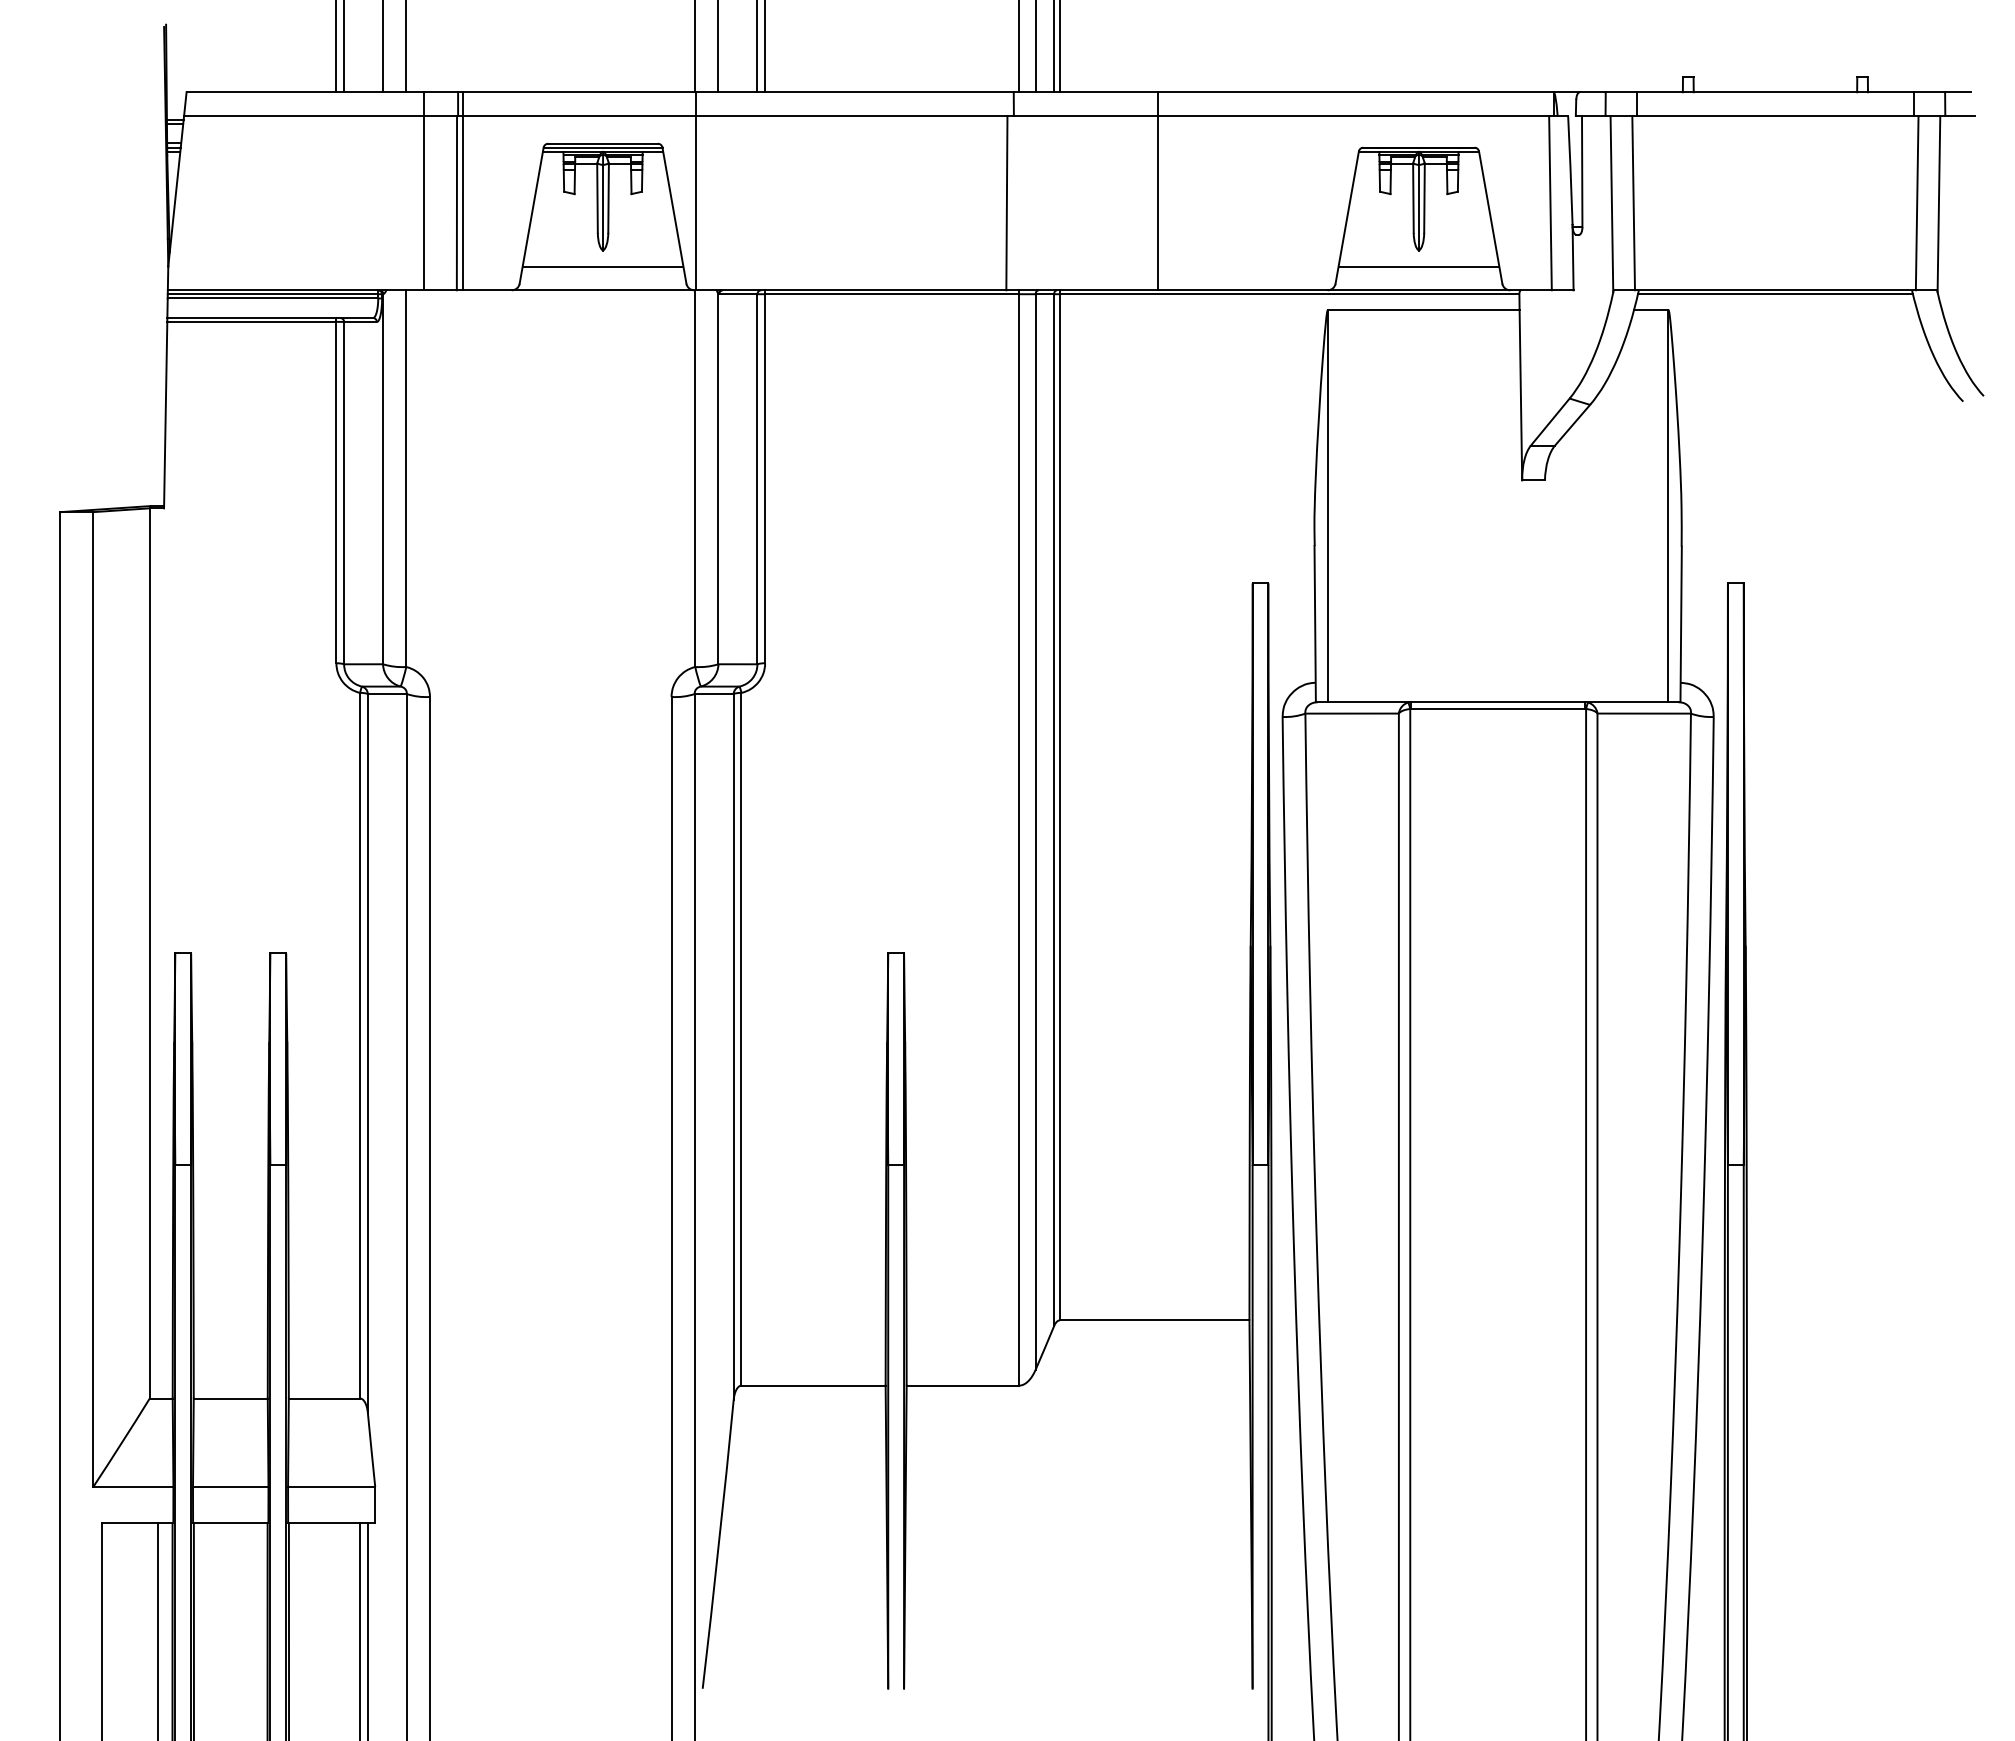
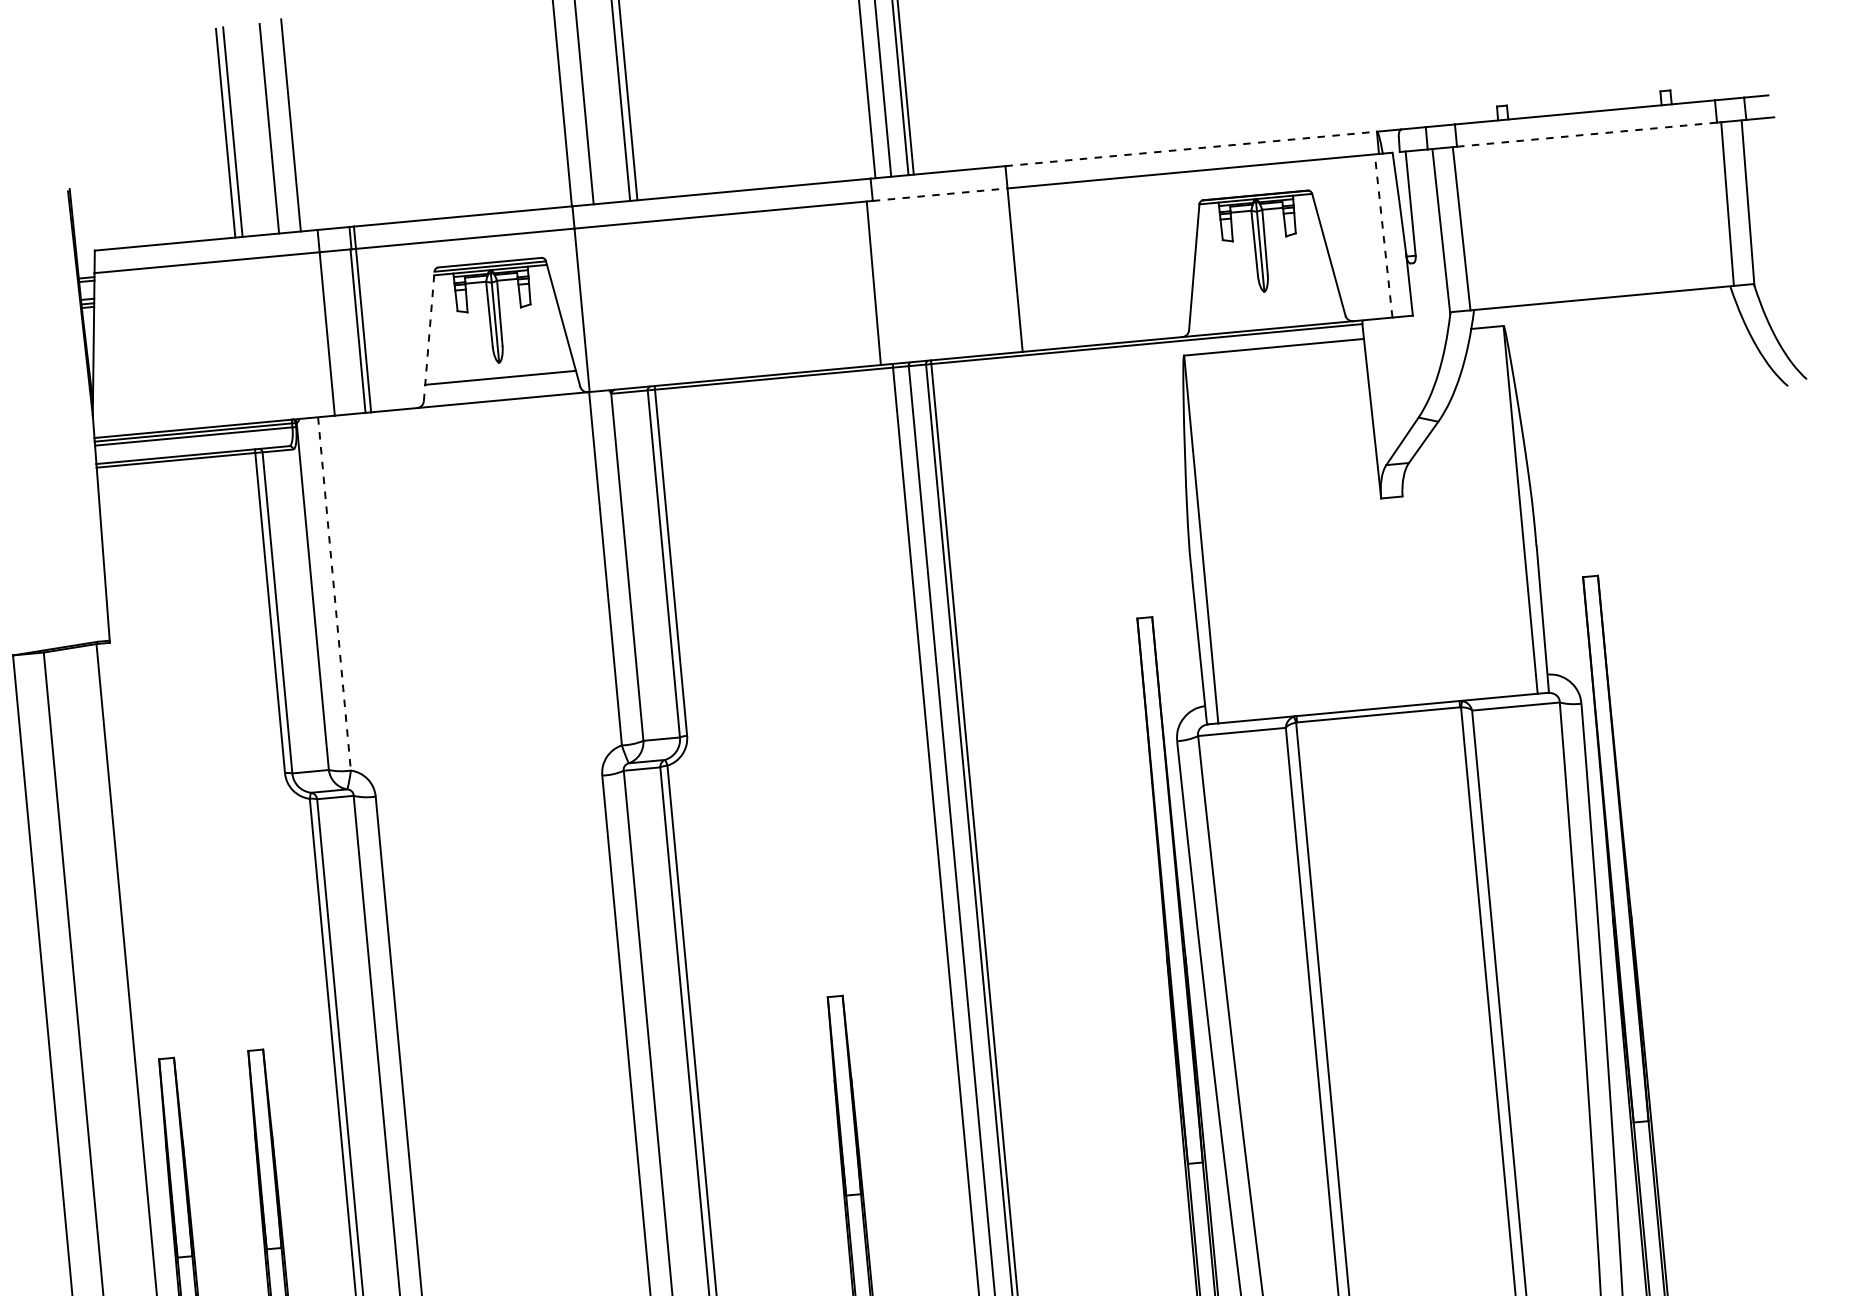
line: (1356, 92) -> (1192, 149), solid -> dashed
line: (1085, 116) -> (940, 195), solid -> dashed
line: (1775, 116) -> (1587, 135), solid -> dashed
line: (1550, 202) -> (1383, 235), solid -> dashed
line: (531, 215) -> (429, 336), solid -> dashed
line: (1418, 266) -> (1265, 306), removed
line: (1775, 294) -> (1602, 302), removed
line: (406, 479) -> (334, 594), solid -> dashed

